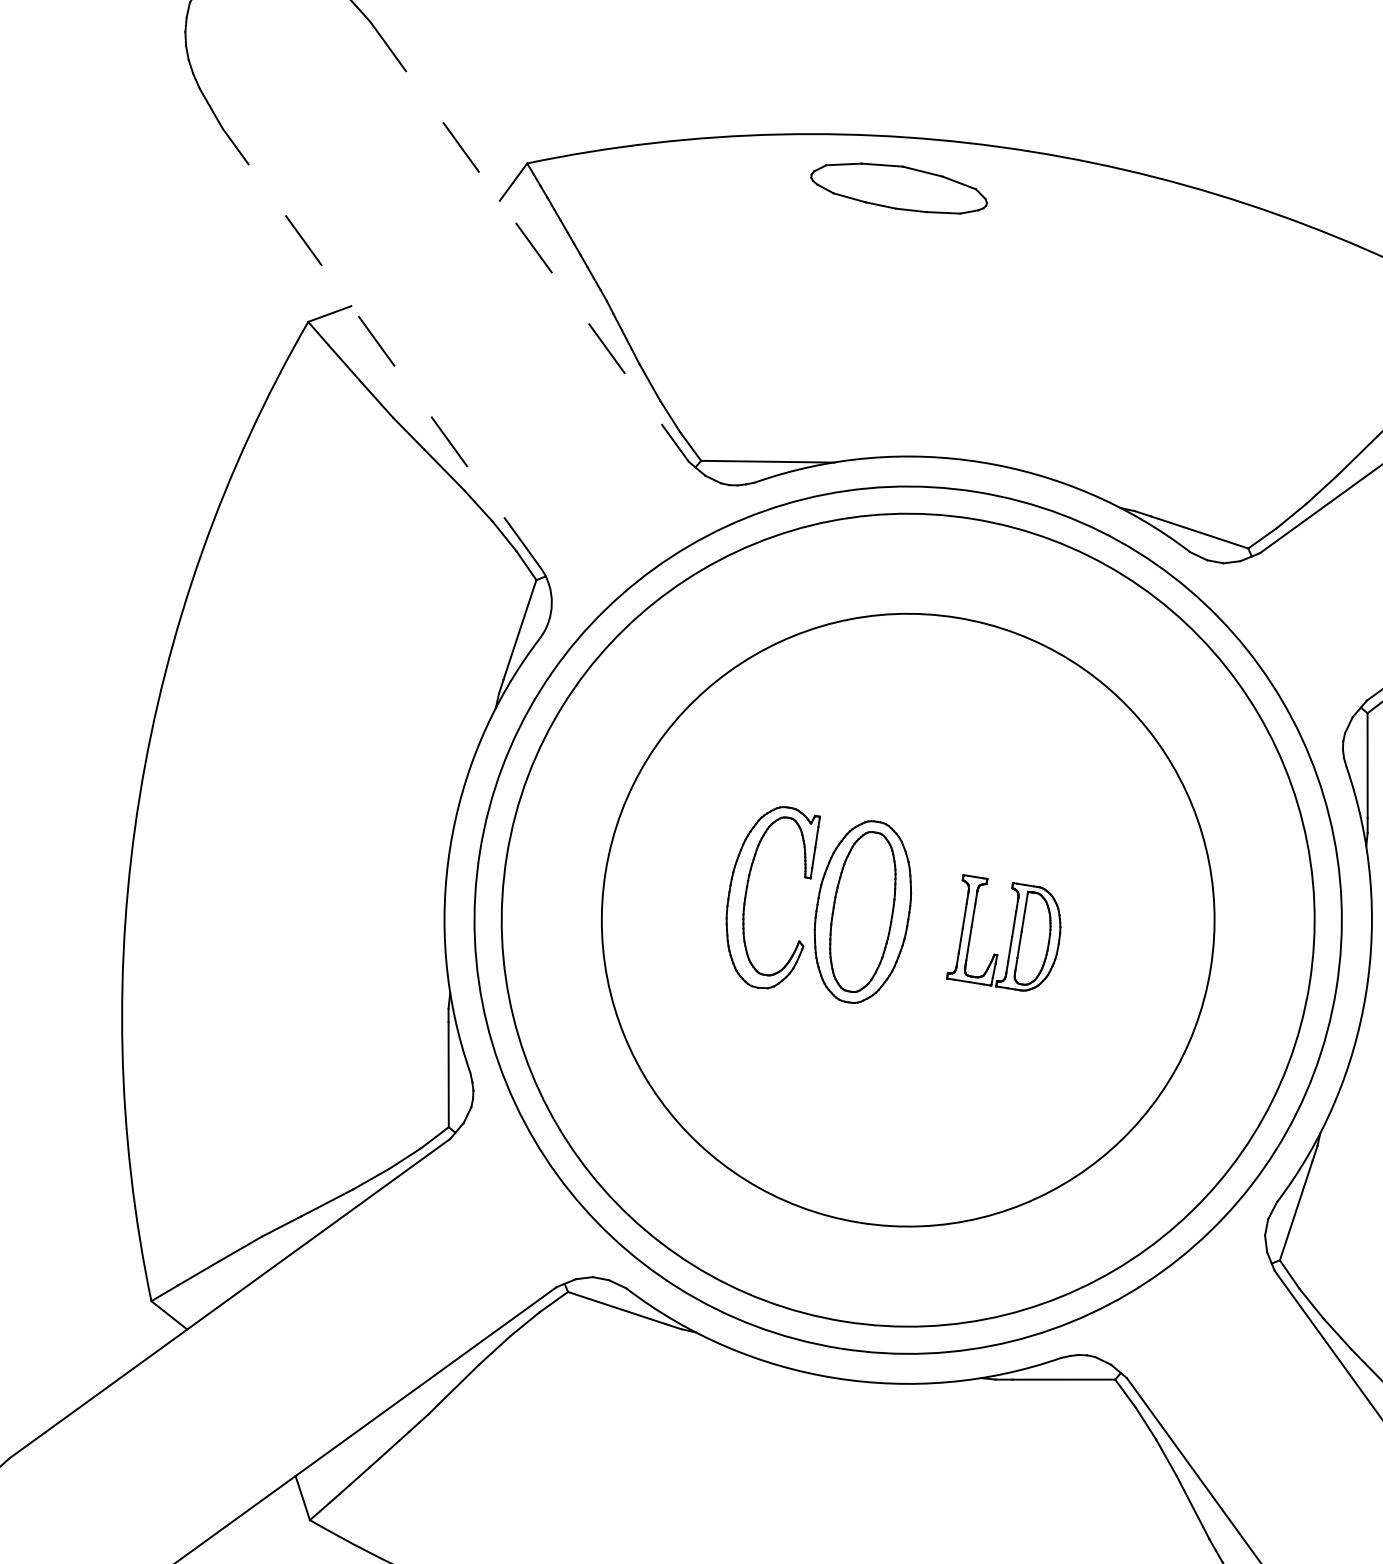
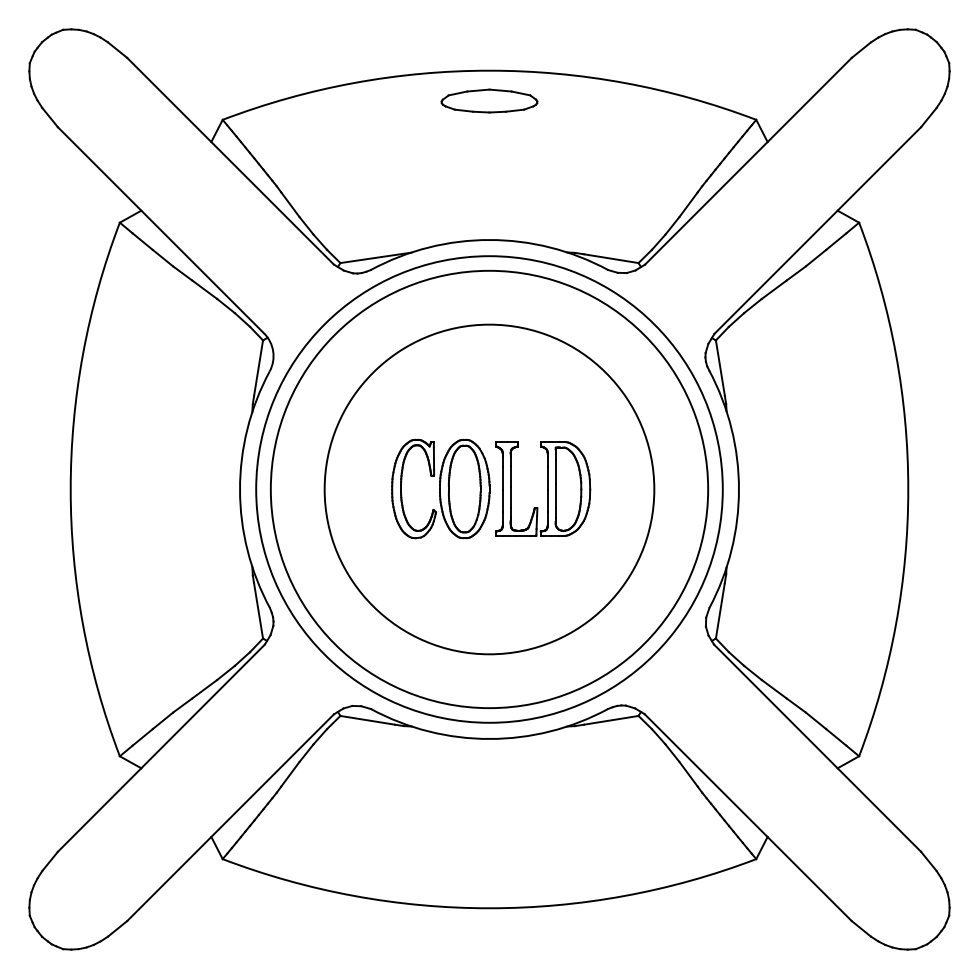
part: (899, 186) -> (489, 100), moved
line: (529, 242) -> (230, 161), dashed -> solid
line: (382, 348) -> (161, 230), dashed -> solid
part: (1007, 934) -> (543, 488), size x1.67

